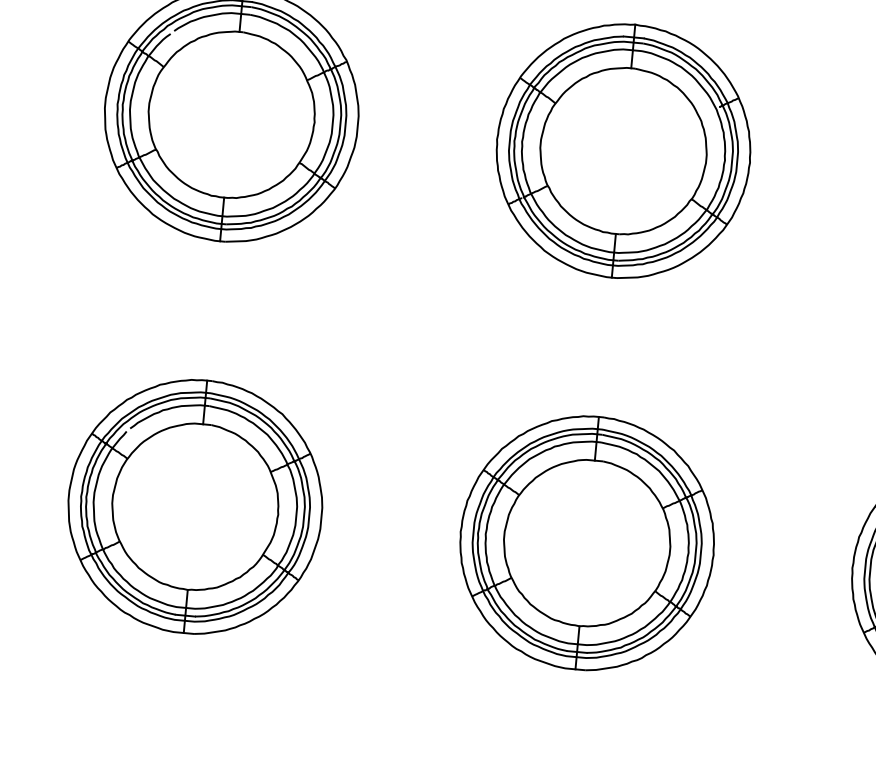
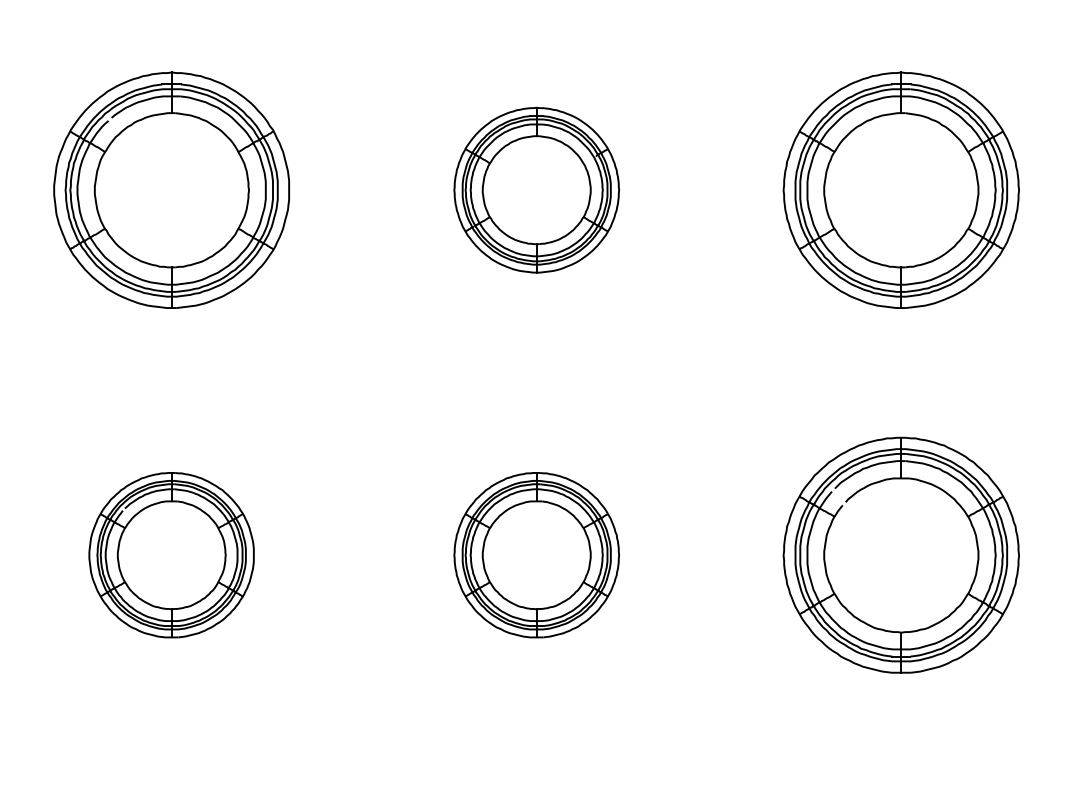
part: (623, 150) -> (536, 189), size x0.7
part: (195, 505) -> (171, 554), size x0.7
part: (587, 542) -> (536, 554), size x0.7

